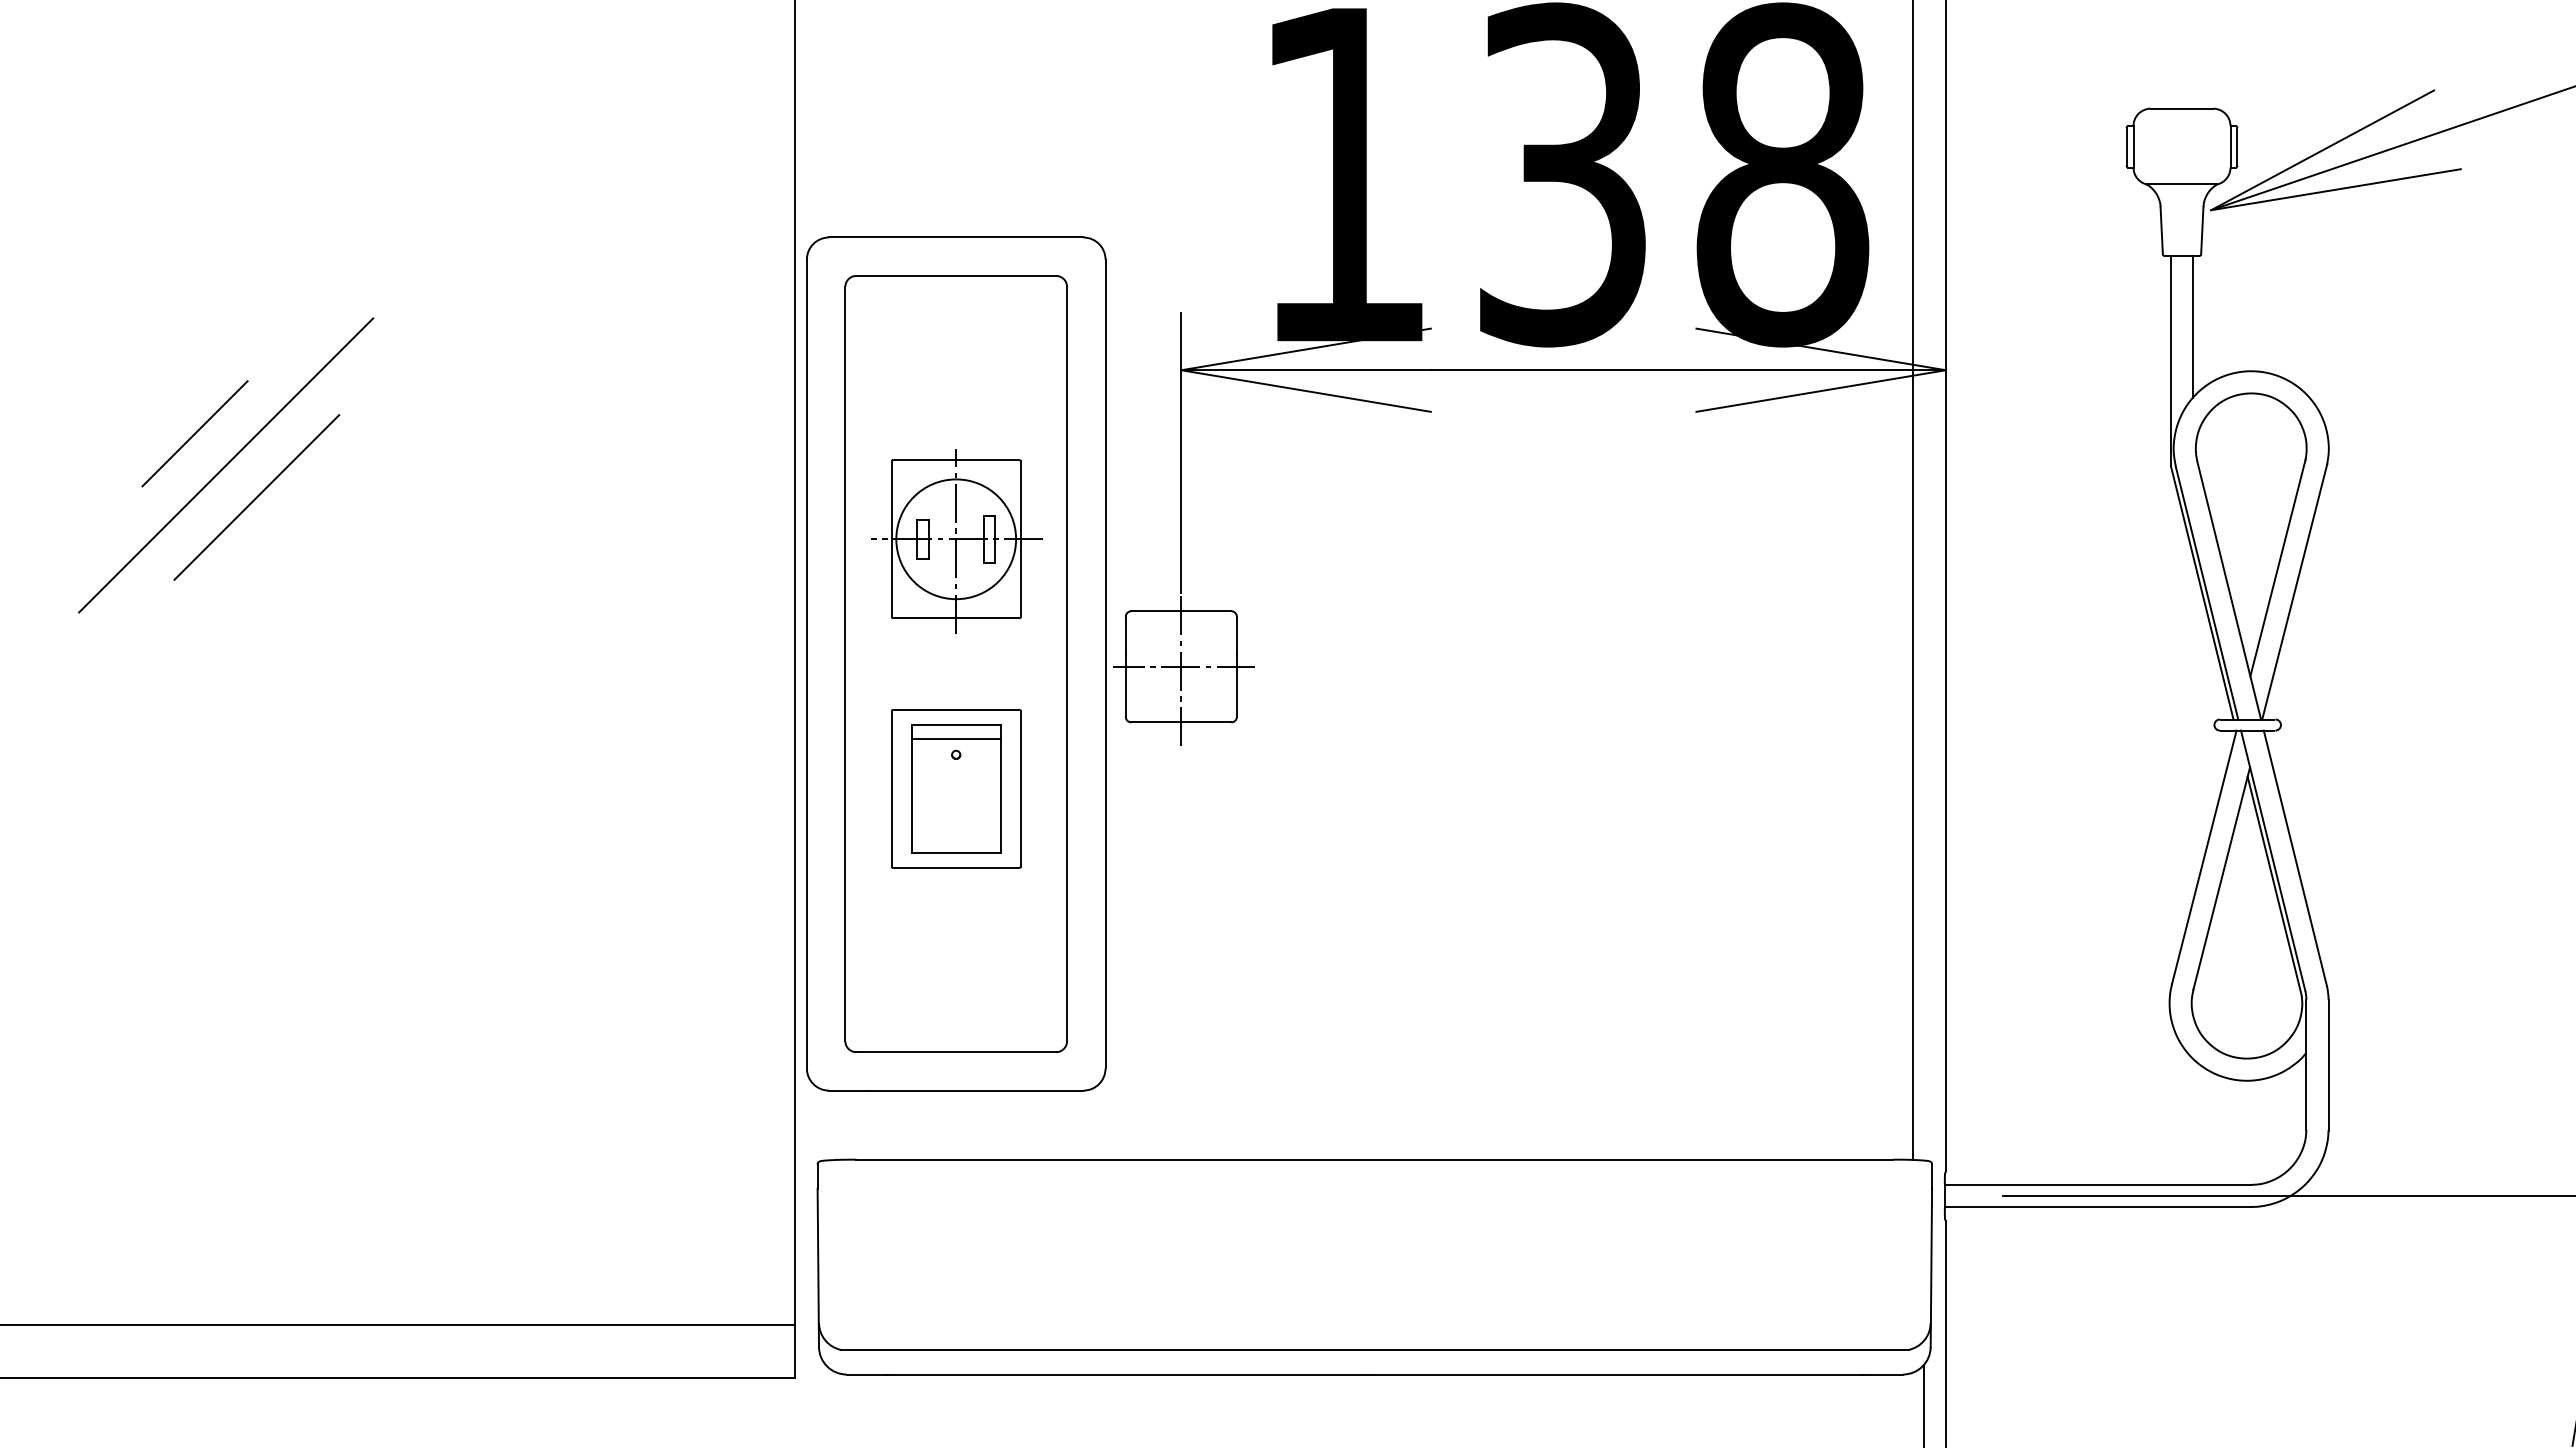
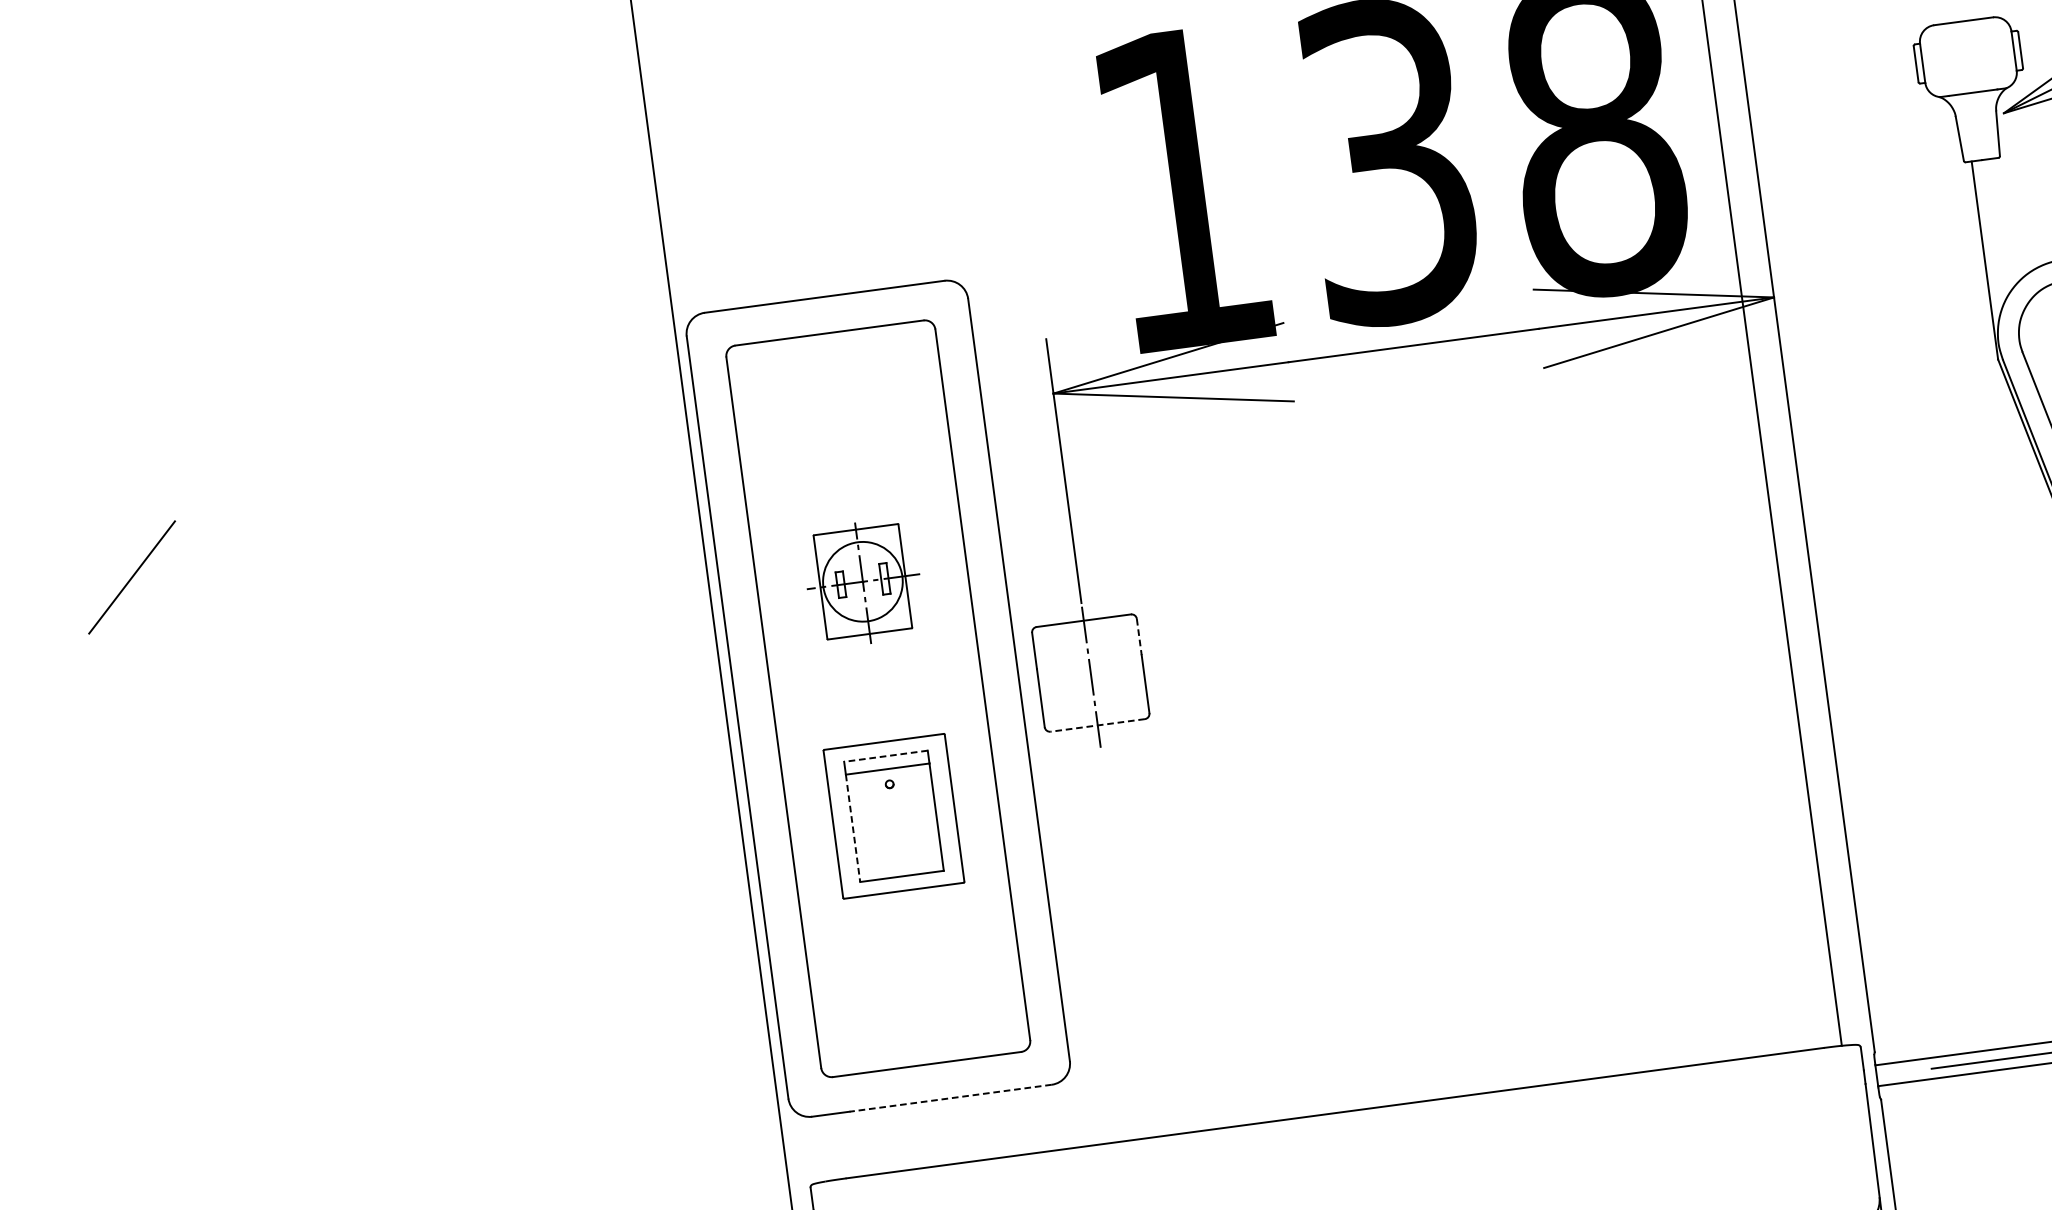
line: (2193, 326) -> (2001, 225), removed
line: (226, 465) -> (165, 603), removed
line: (256, 497) -> (197, 629), removed
part: (956, 541) -> (863, 583), size x0.7
line: (1236, 636) -> (1138, 637), solid -> dashed
line: (1184, 666) -> (1093, 672), removed
line: (1180, 722) -> (1097, 725), solid -> dashed
line: (955, 725) -> (885, 756), solid -> dashed
line: (911, 795) -> (852, 828), solid -> dashed
line: (975, 1090) -> (950, 1098), solid -> dashed

